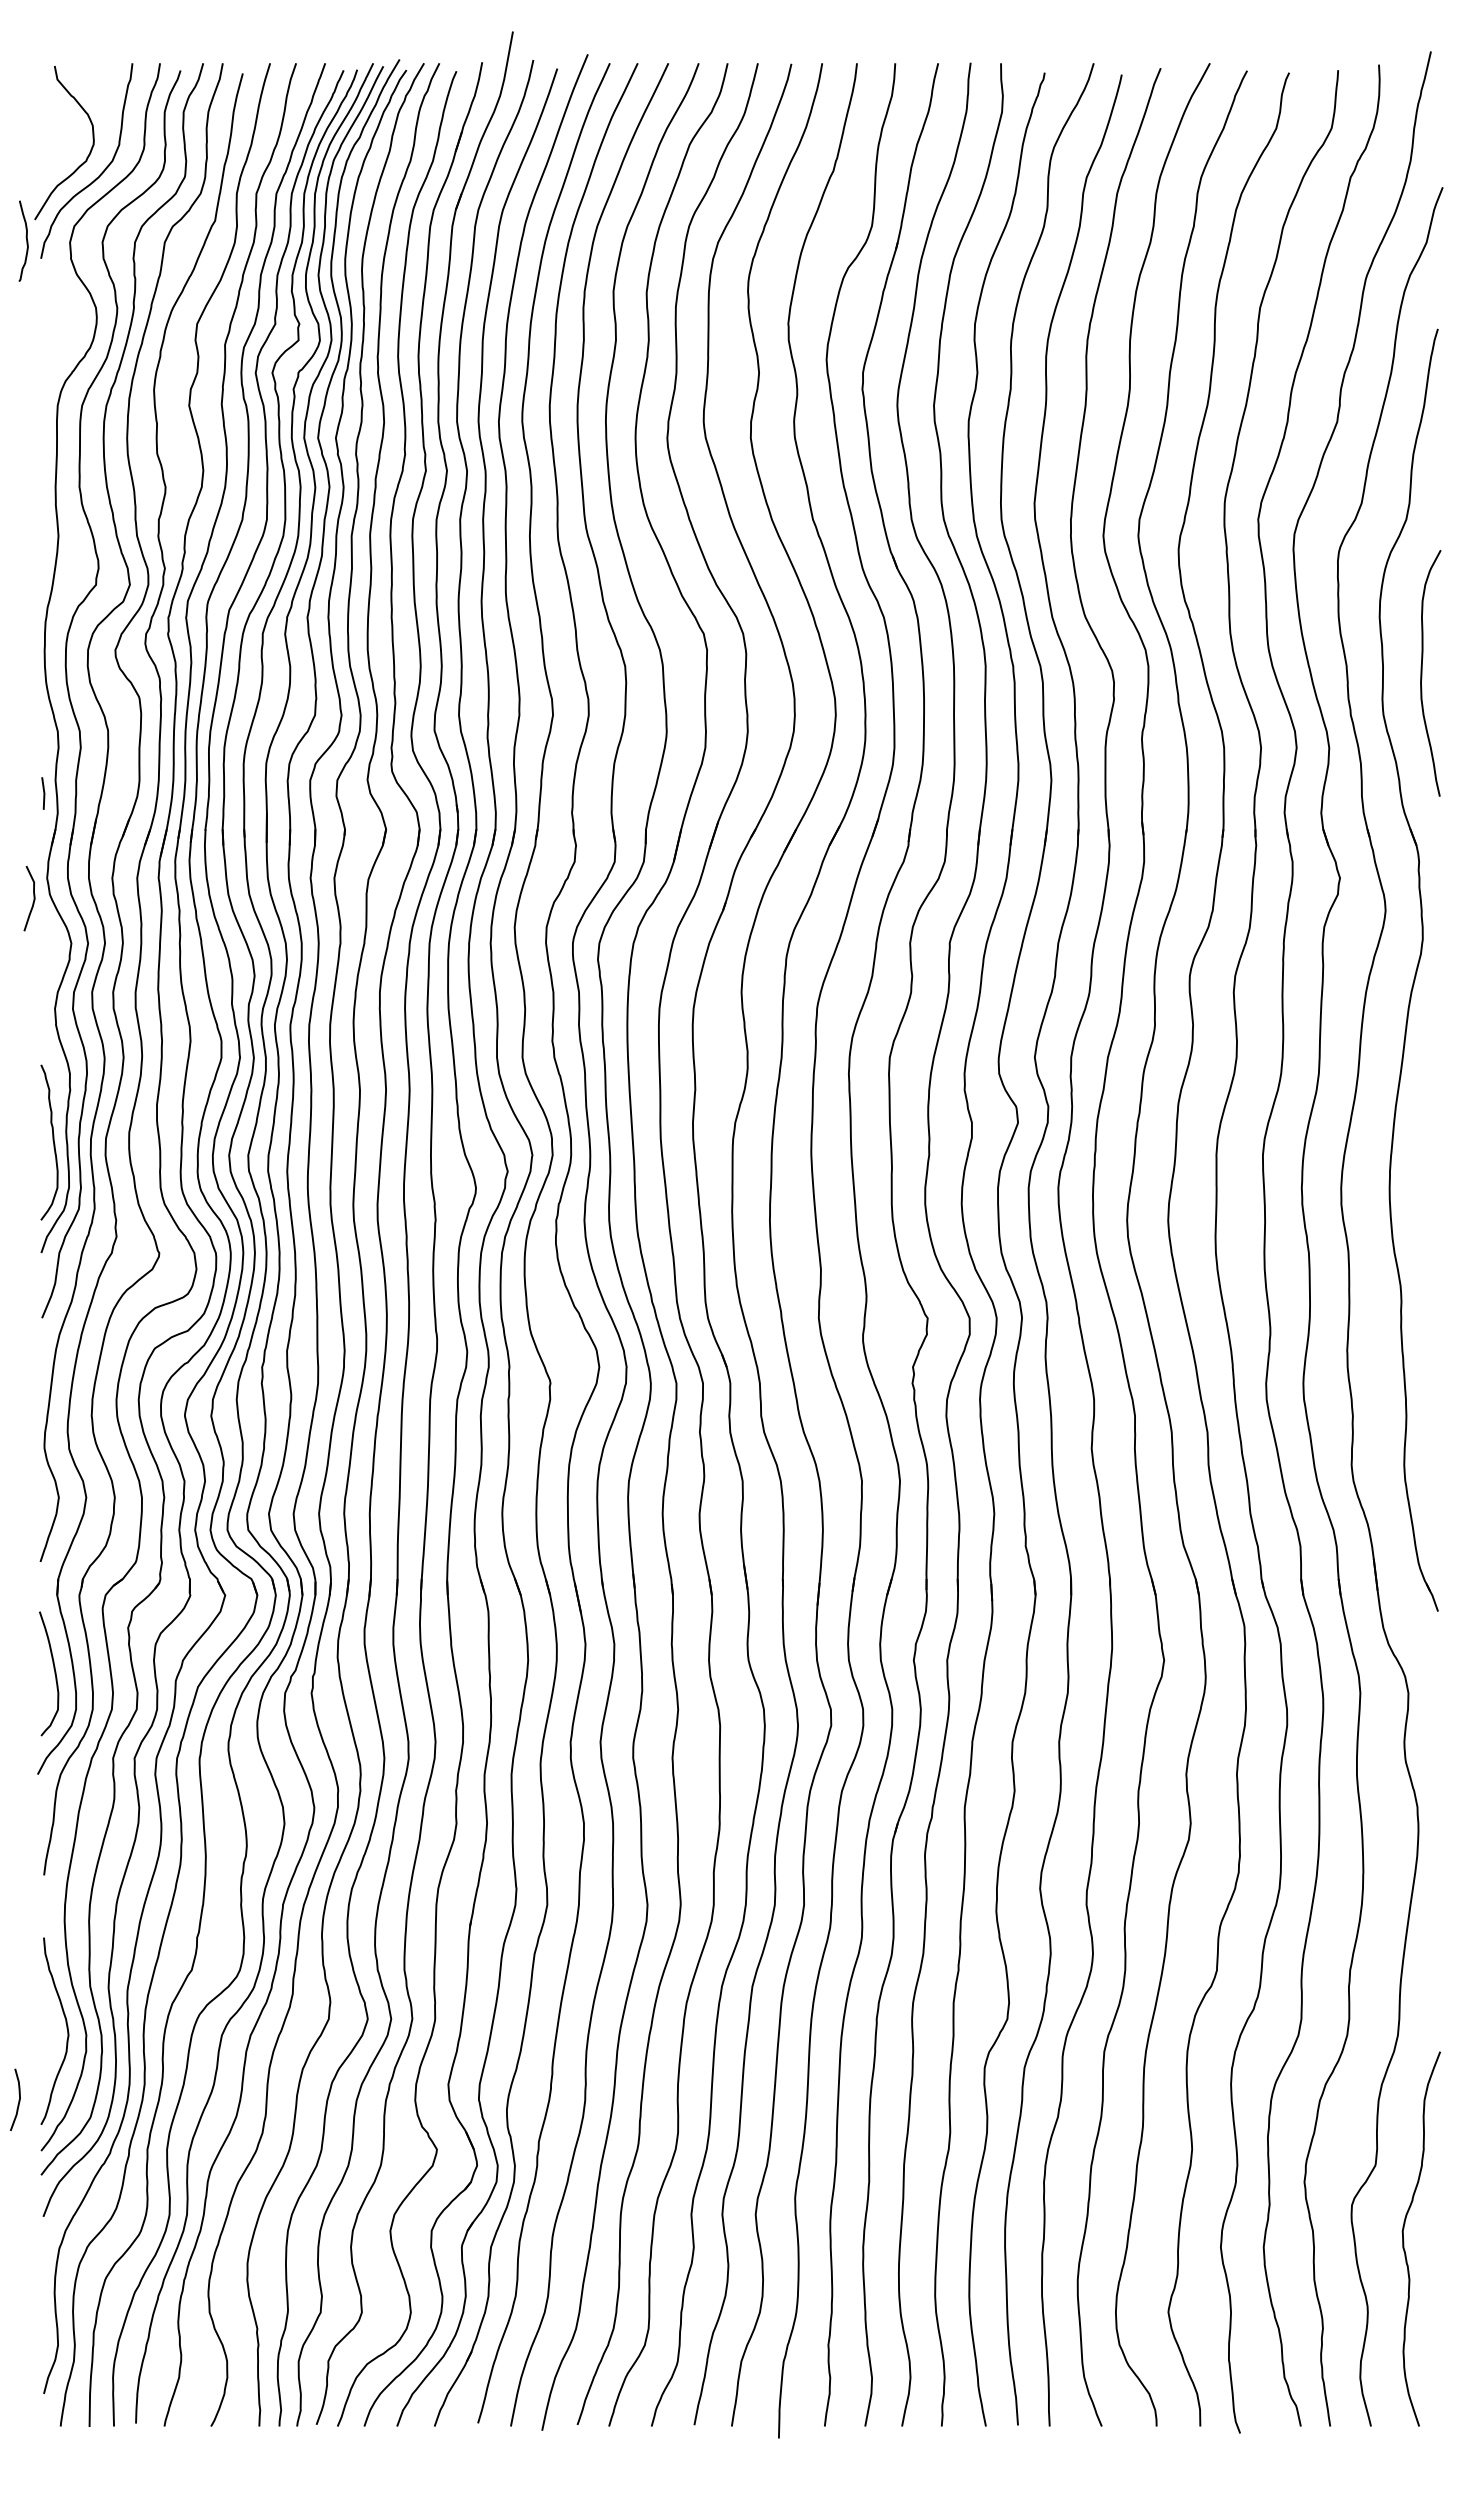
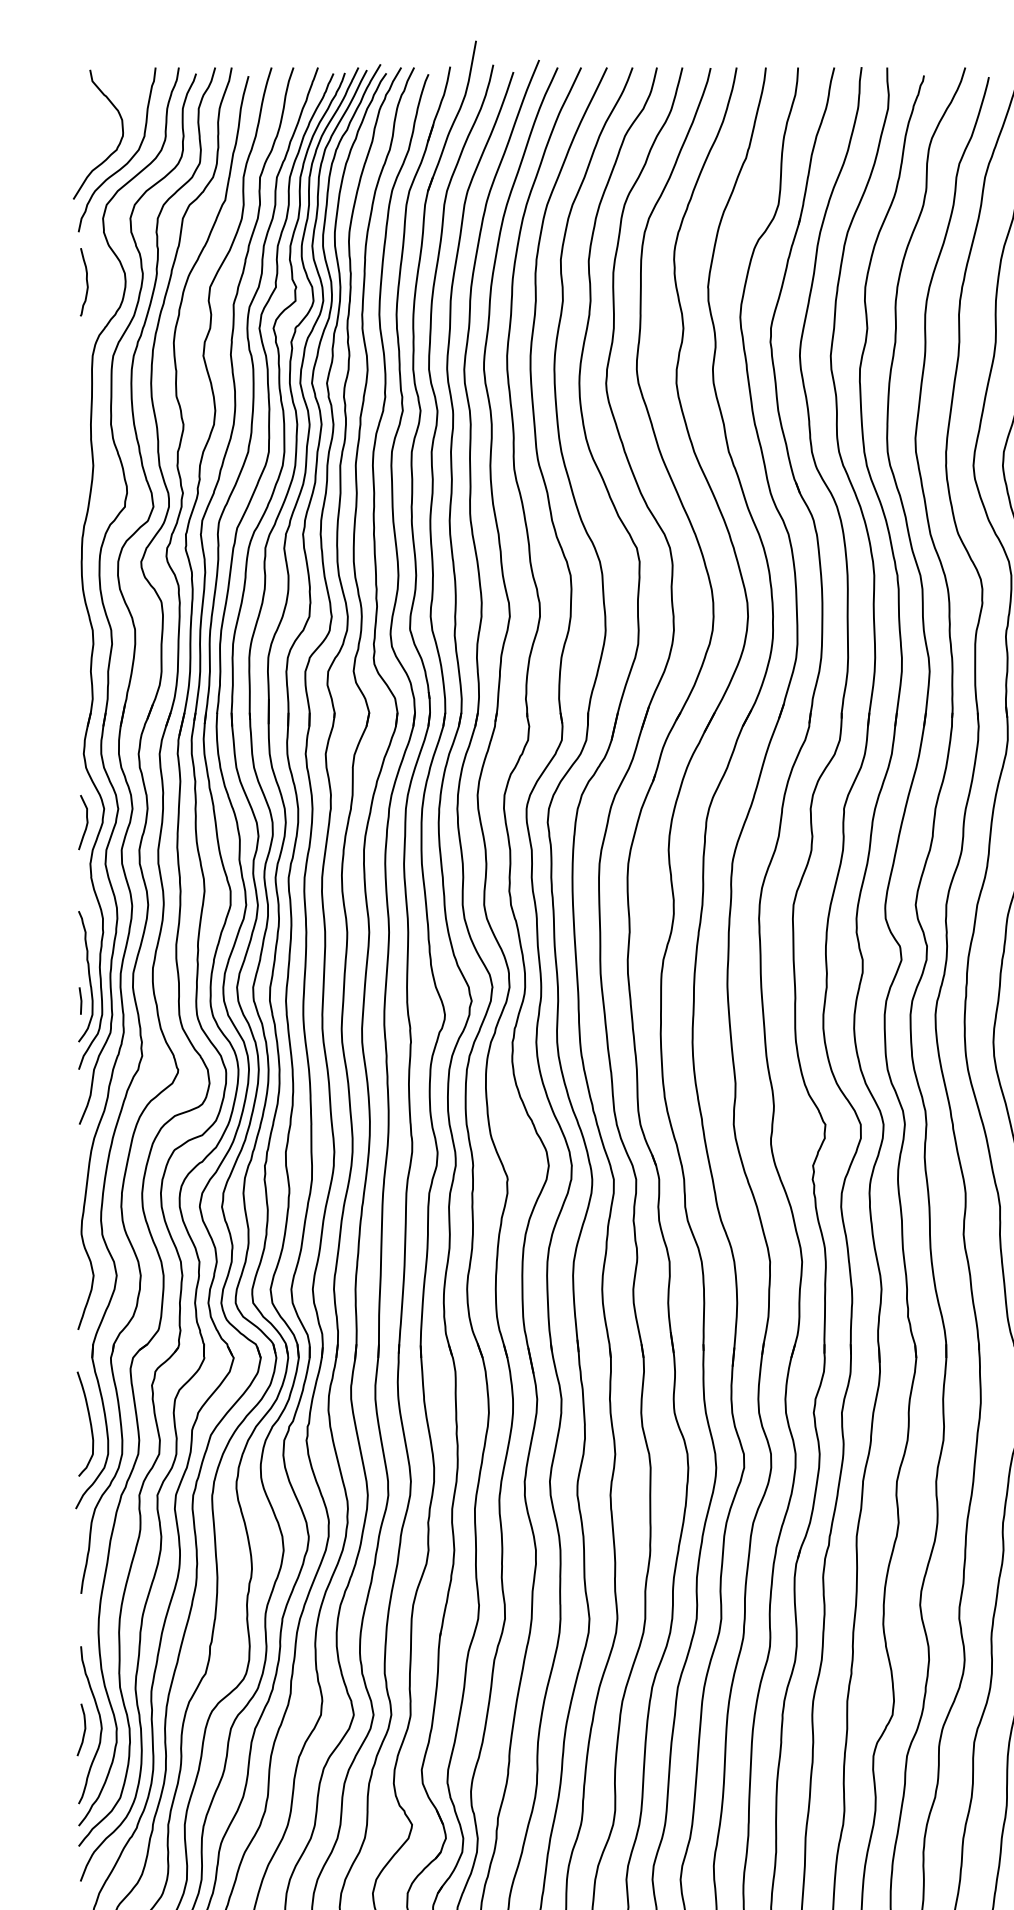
curve: (26, 240) -> (86, 281), moved
line: (43, 793) -> (80, 1001), moved
curve: (33, 898) -> (86, 822), moved
curve: (18, 2099) -> (84, 1729), moved

